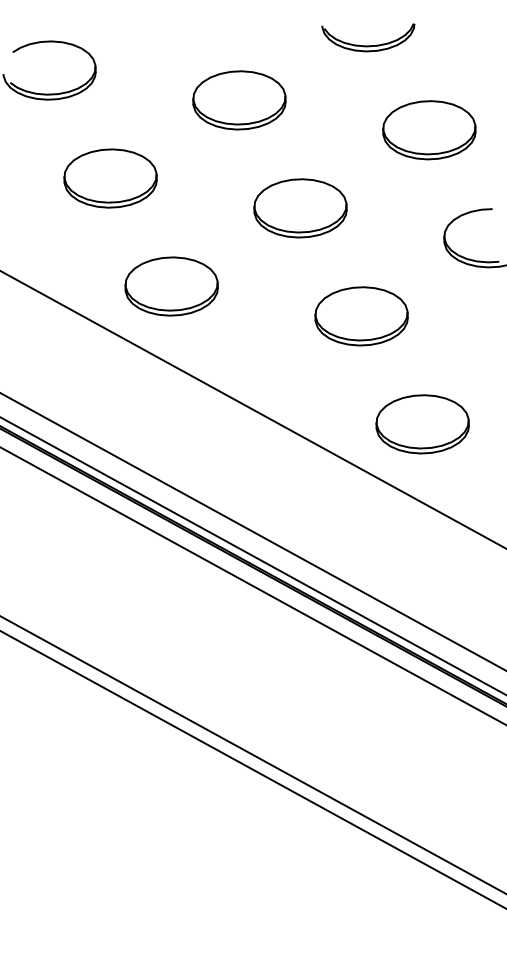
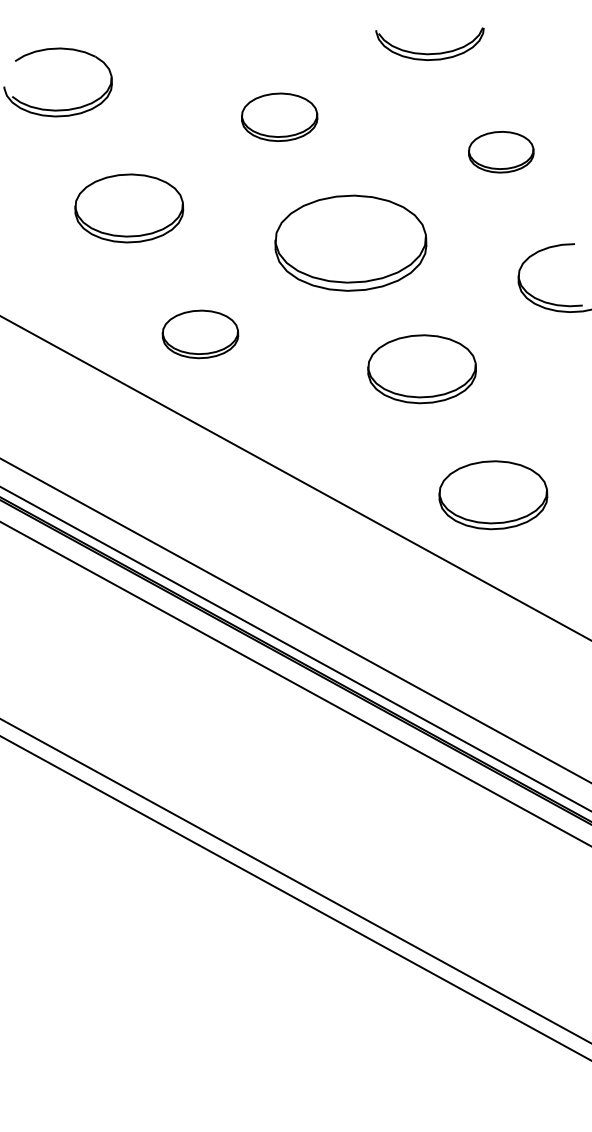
part: (239, 100) -> (279, 117), size x0.7
part: (429, 130) -> (501, 152), size x0.6
part: (300, 208) -> (350, 243), size x1.4
part: (171, 286) -> (200, 334), size x0.7

